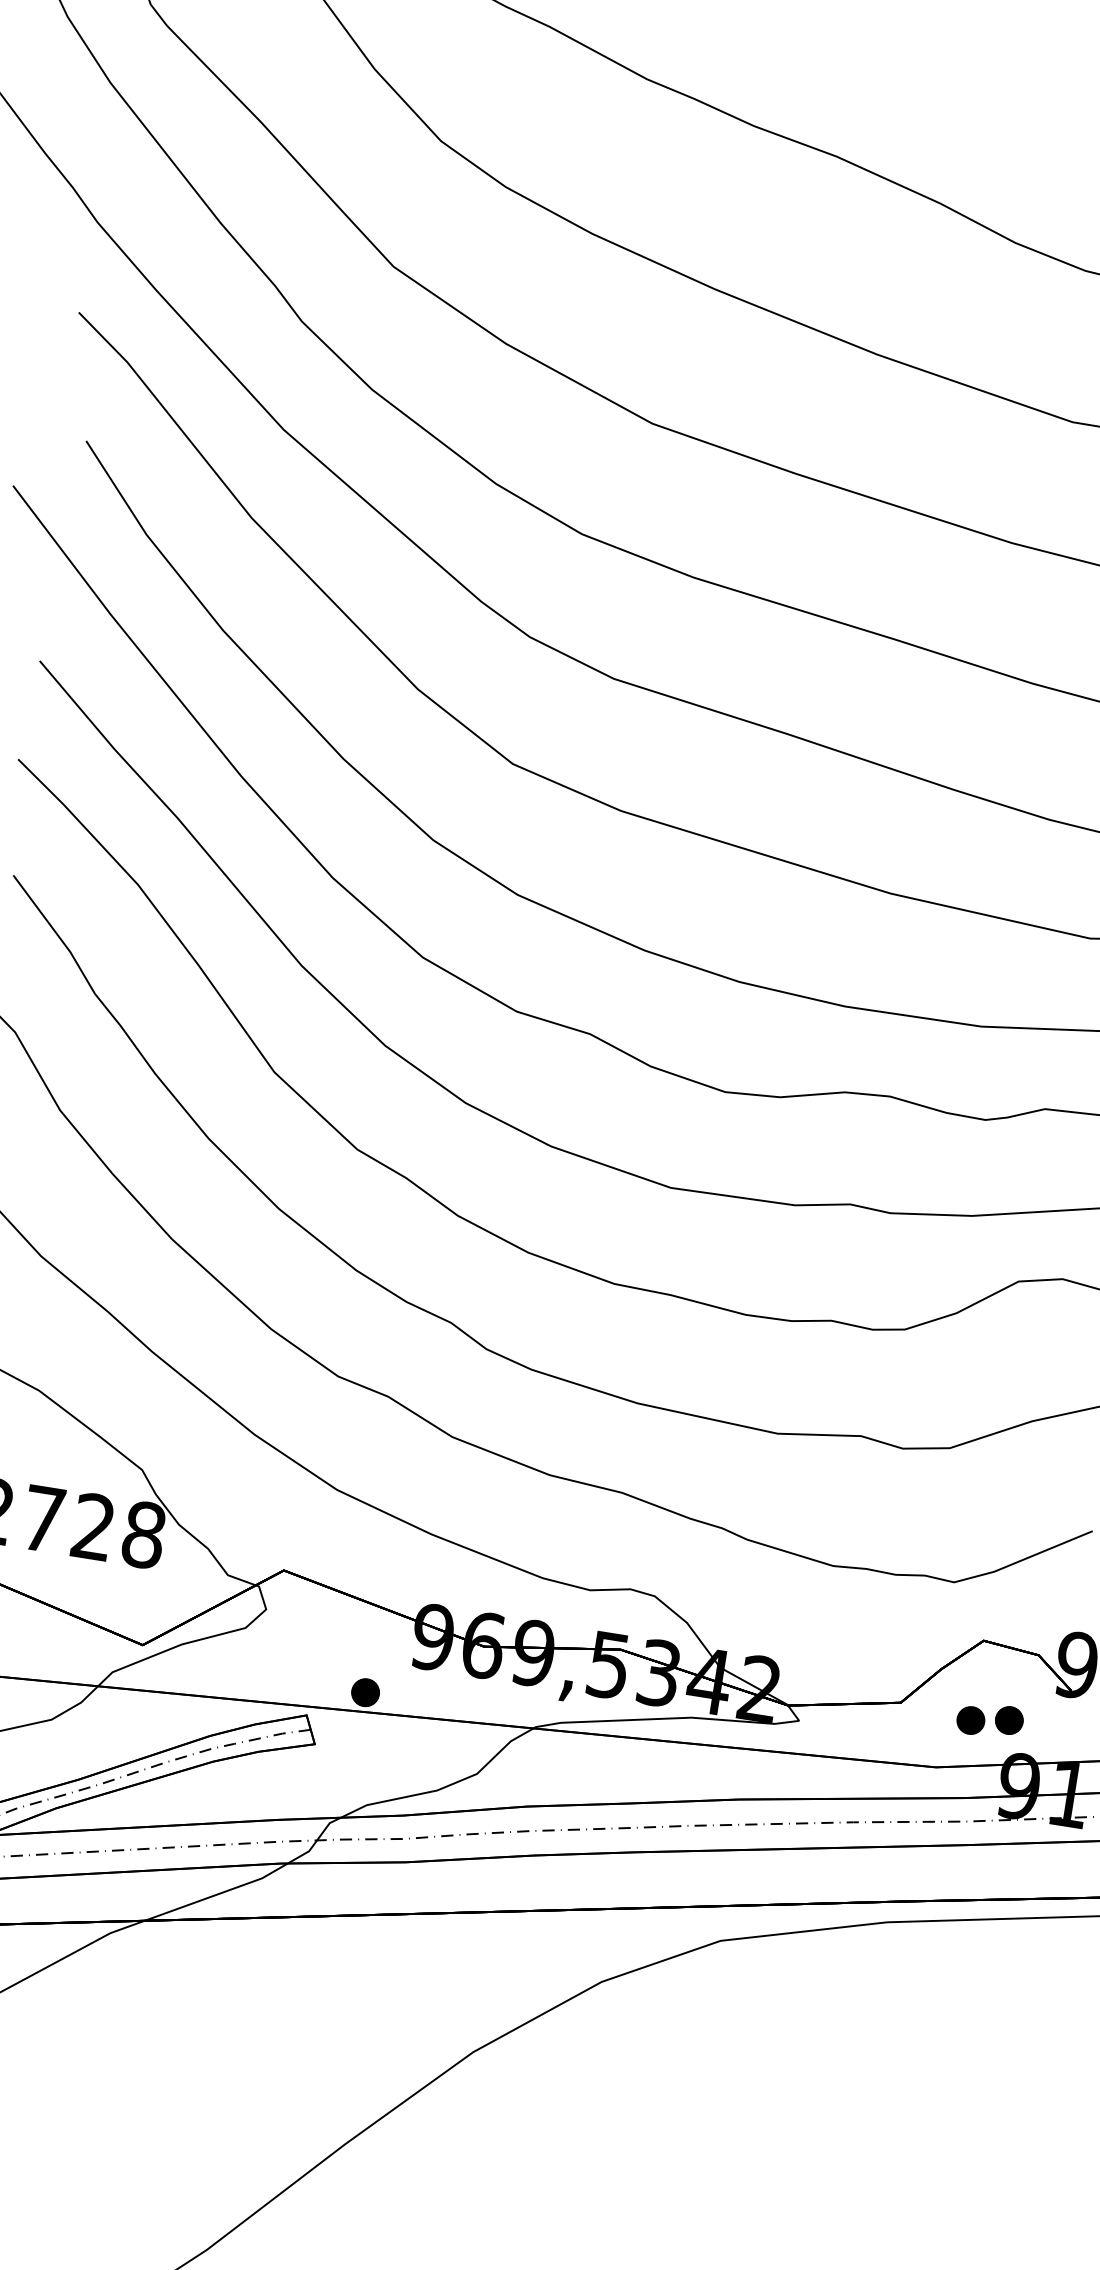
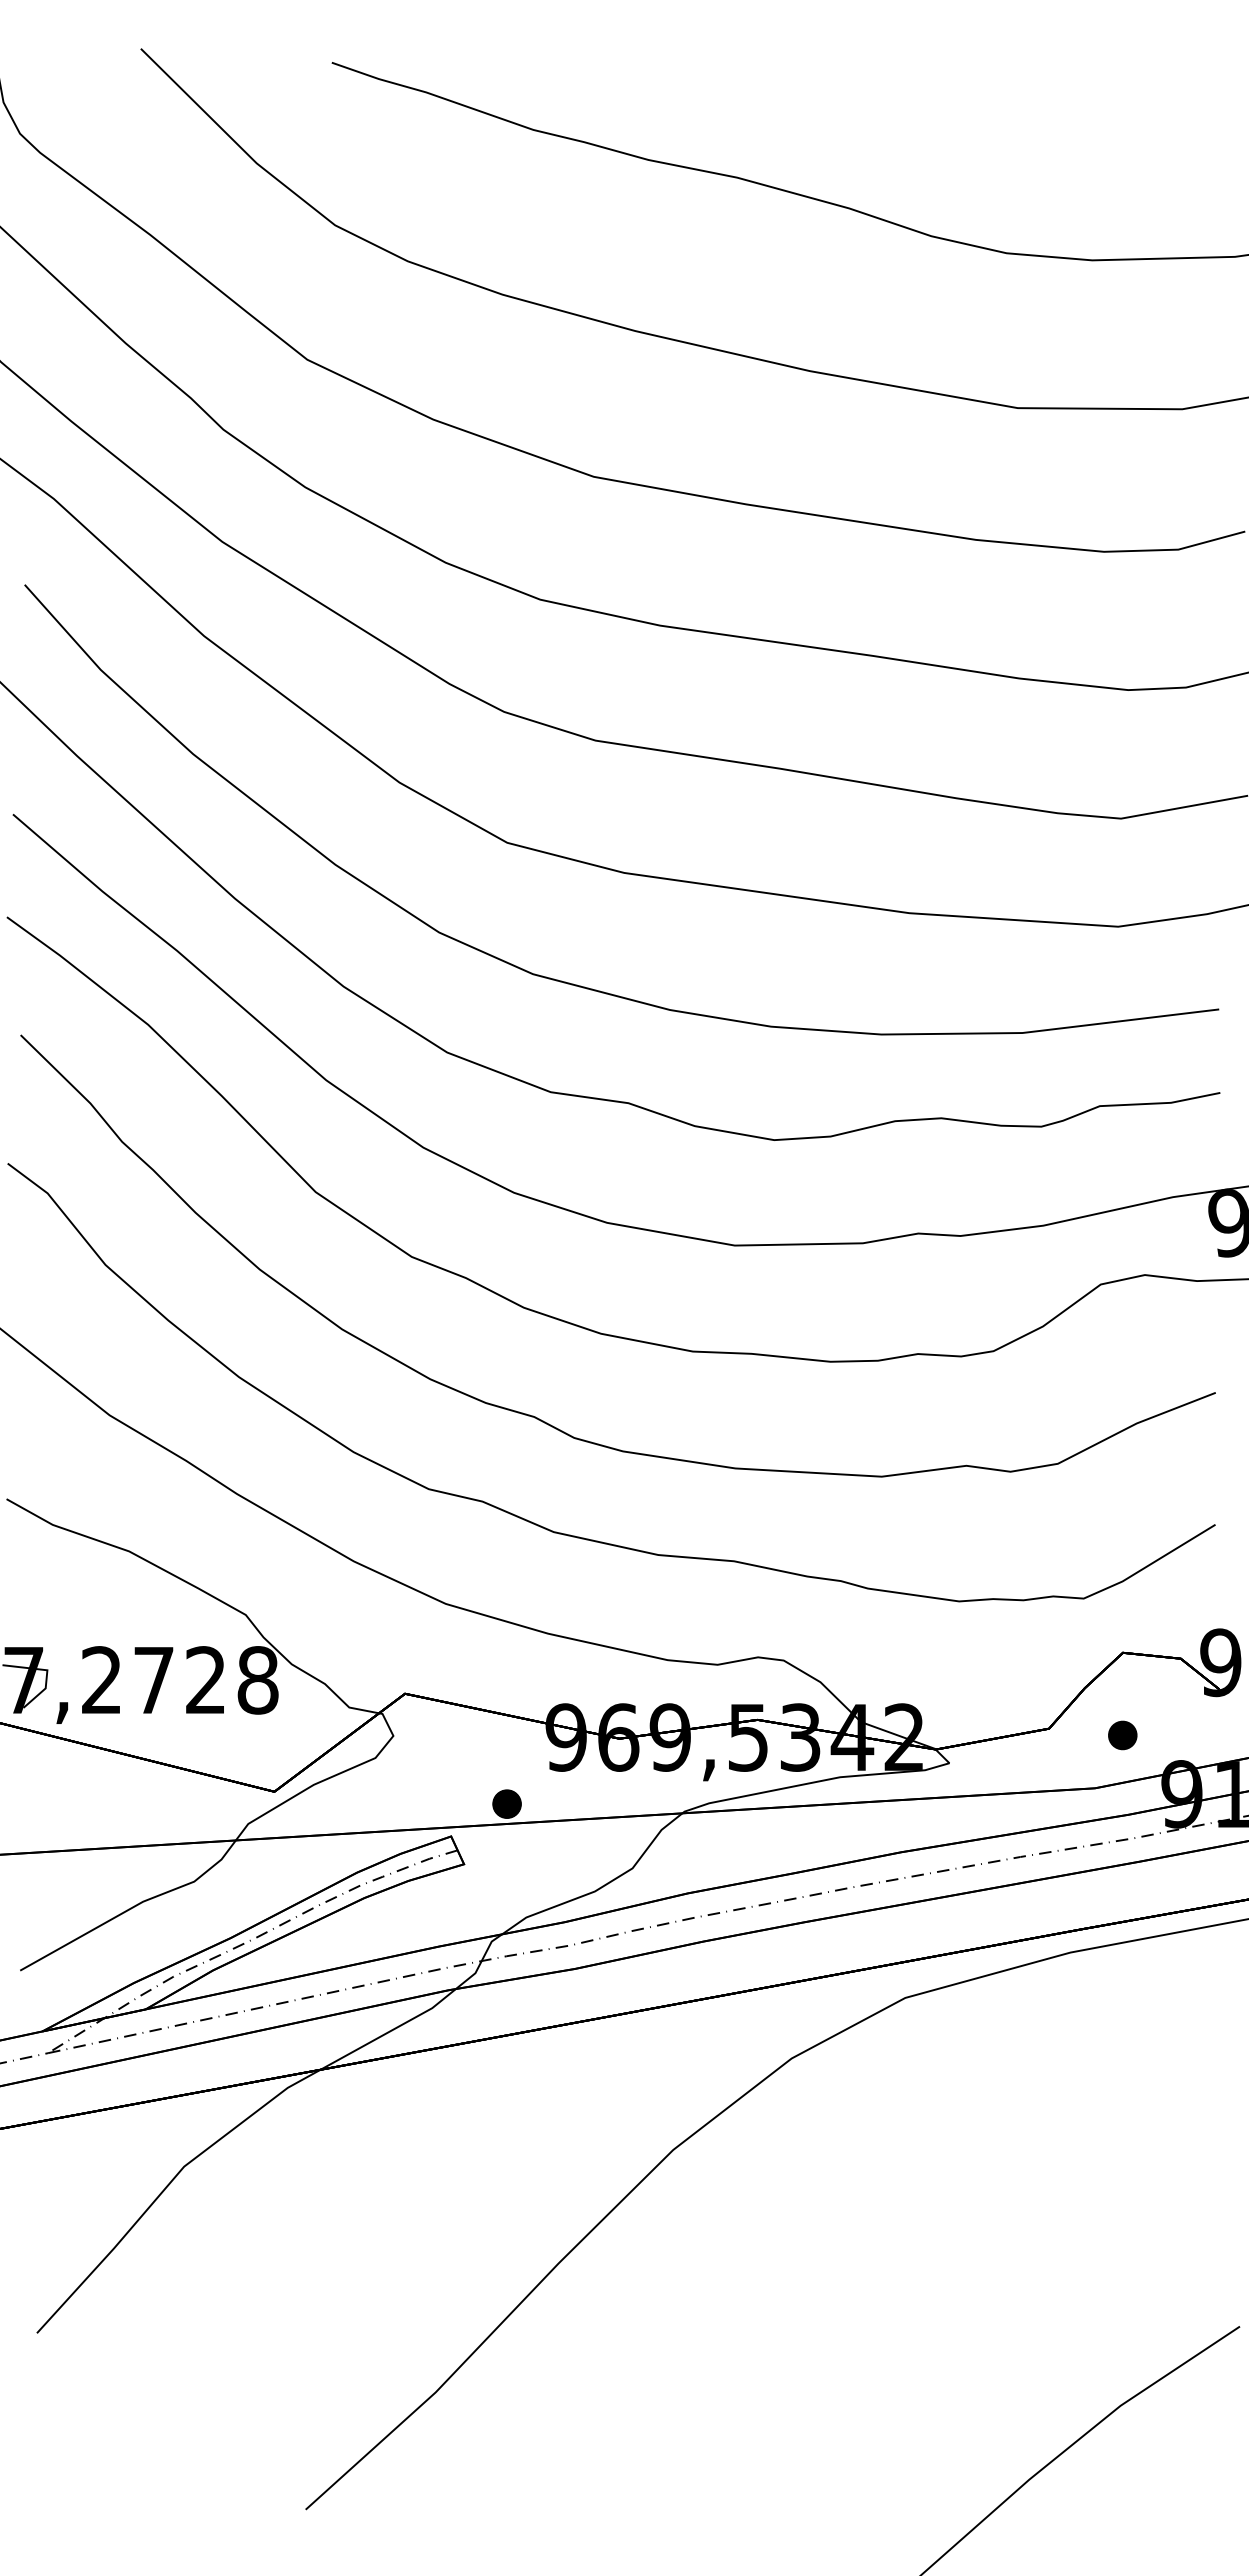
part: (1009, 1719) -> (1161, 1728), removed

